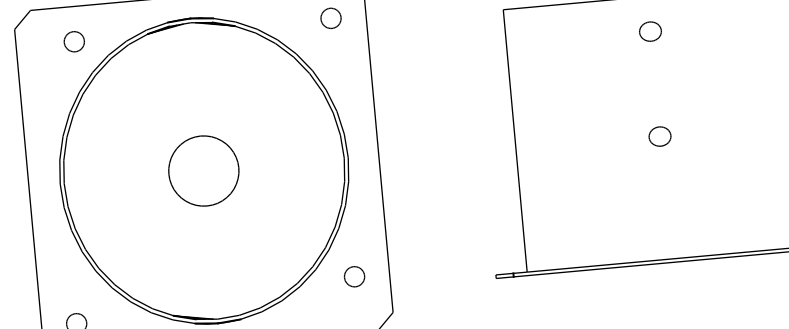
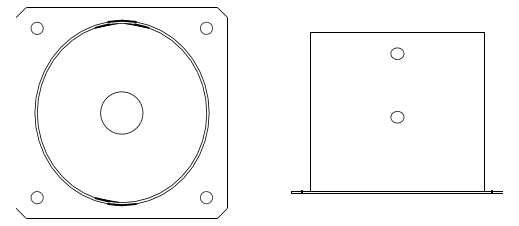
part: (73, 42) -> (36, 28), moved
part: (354, 276) -> (206, 197), moved

